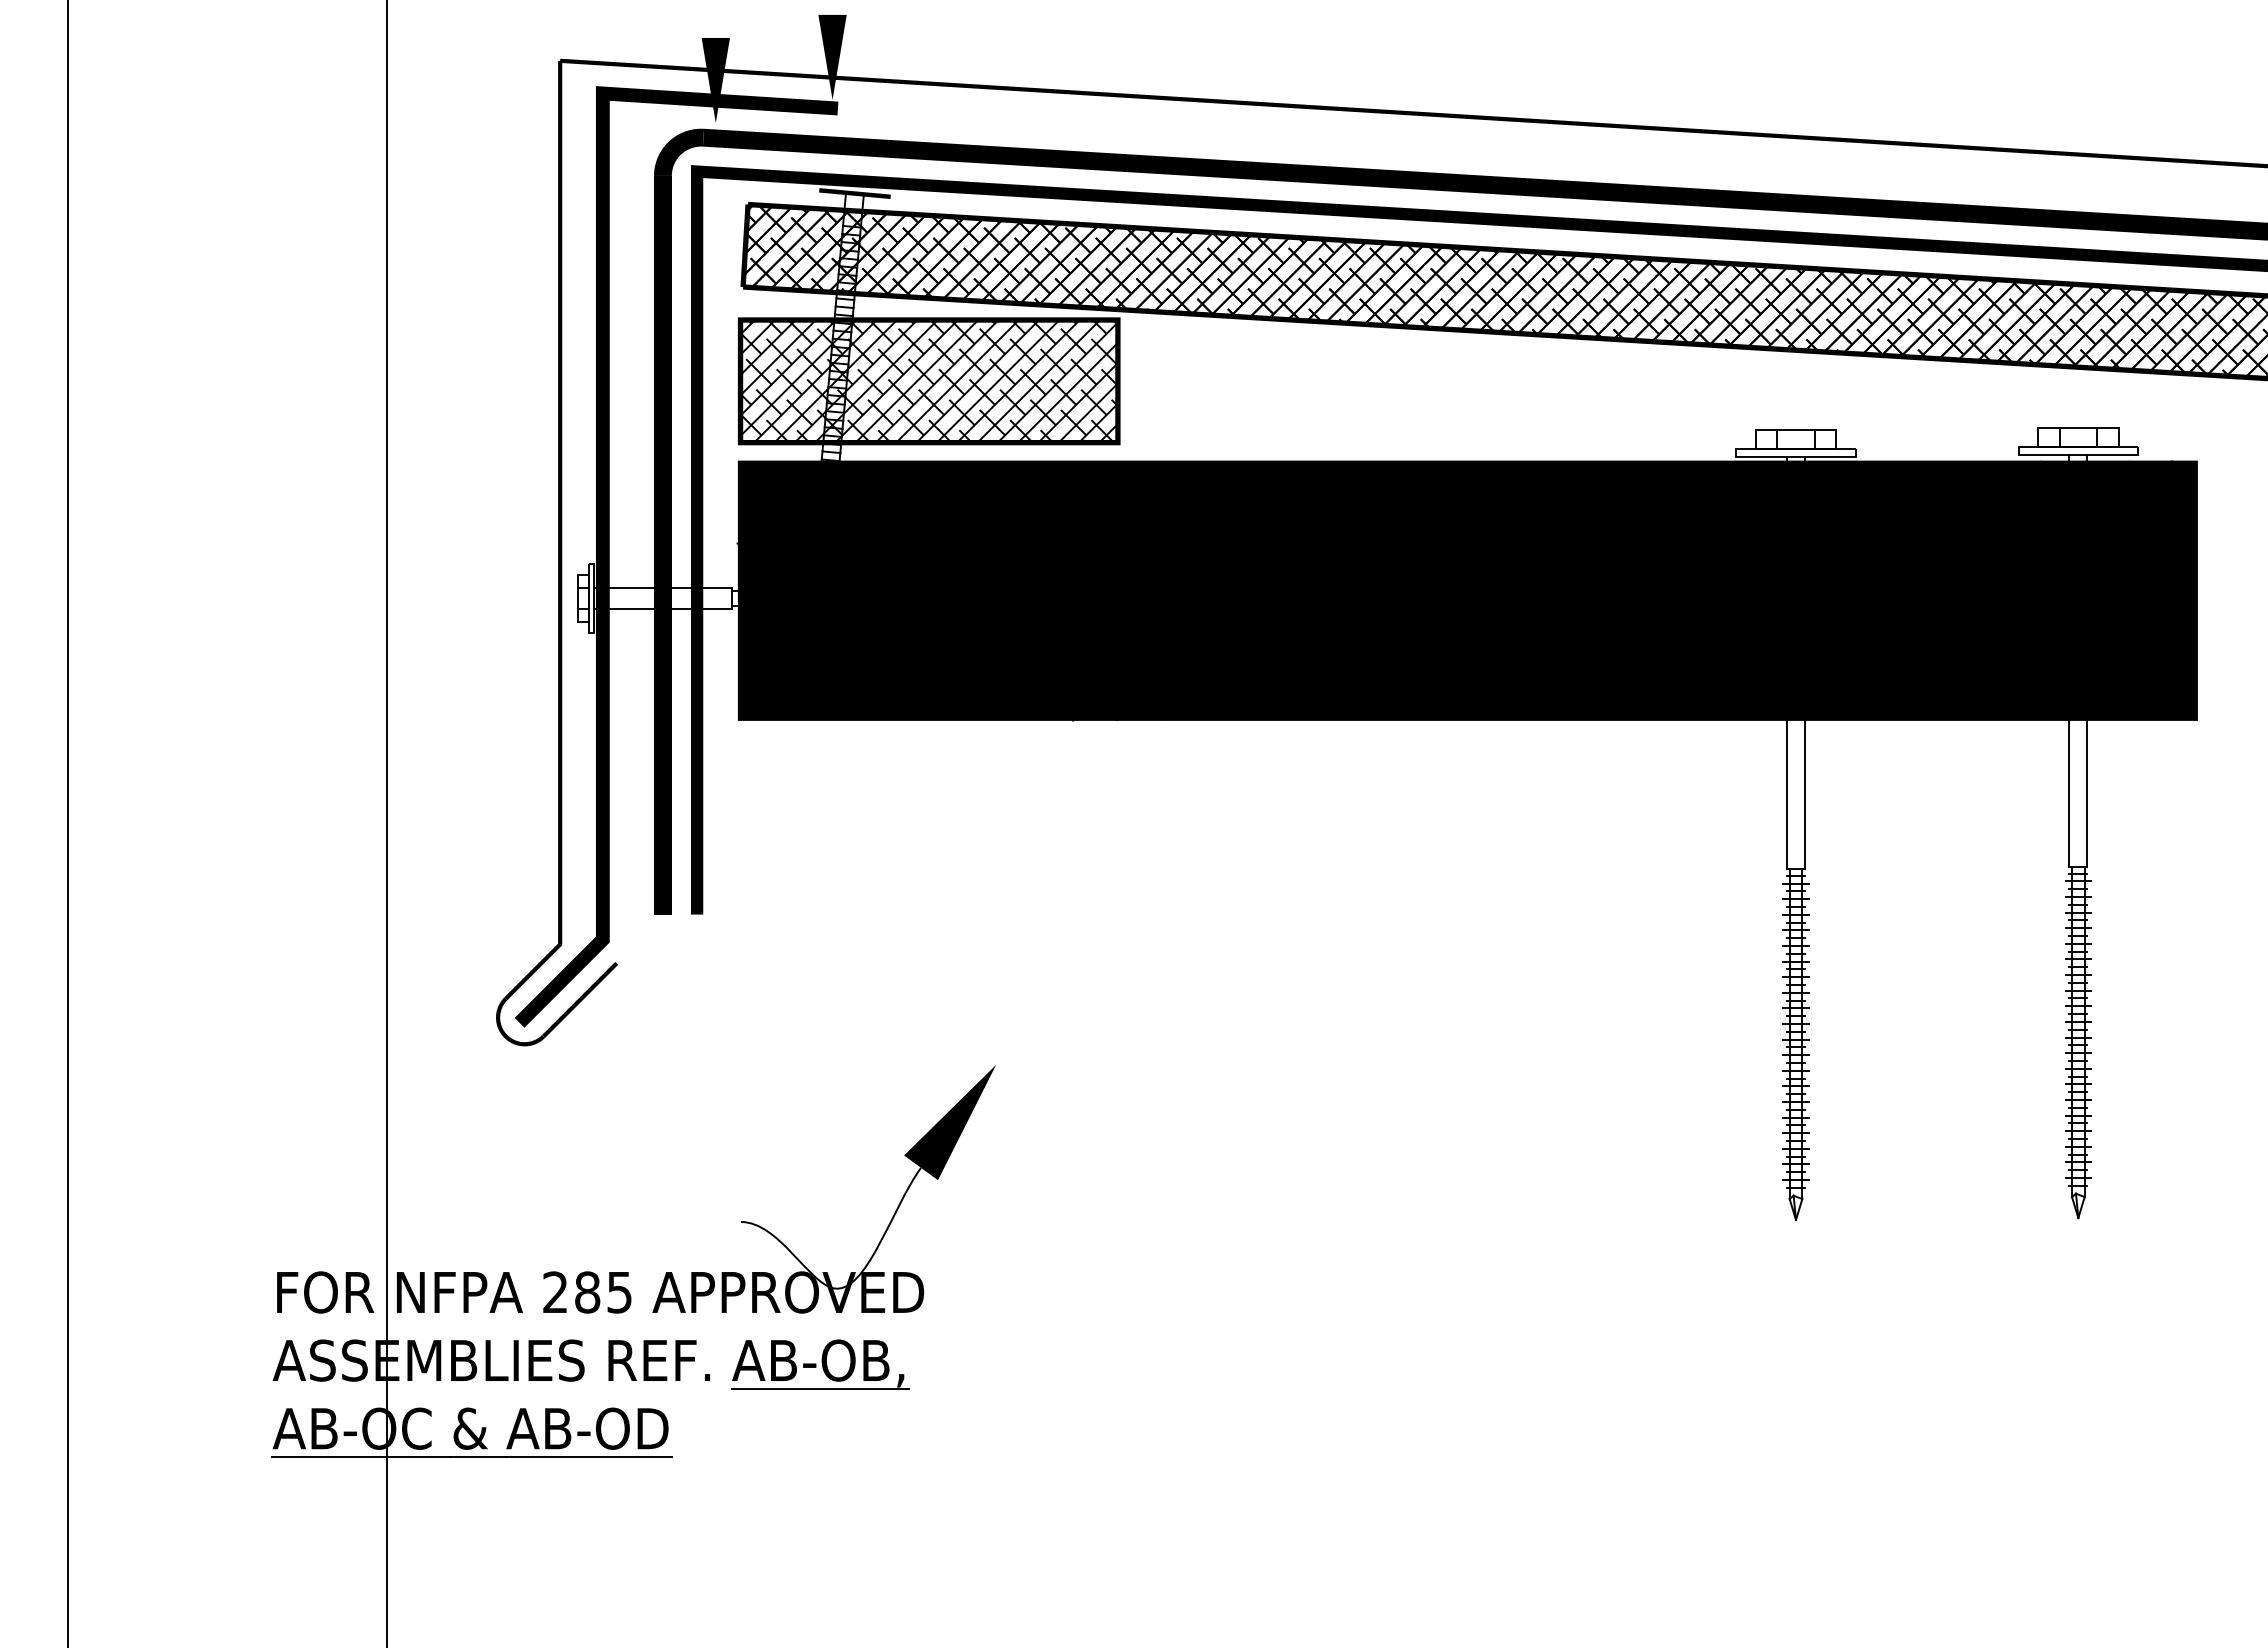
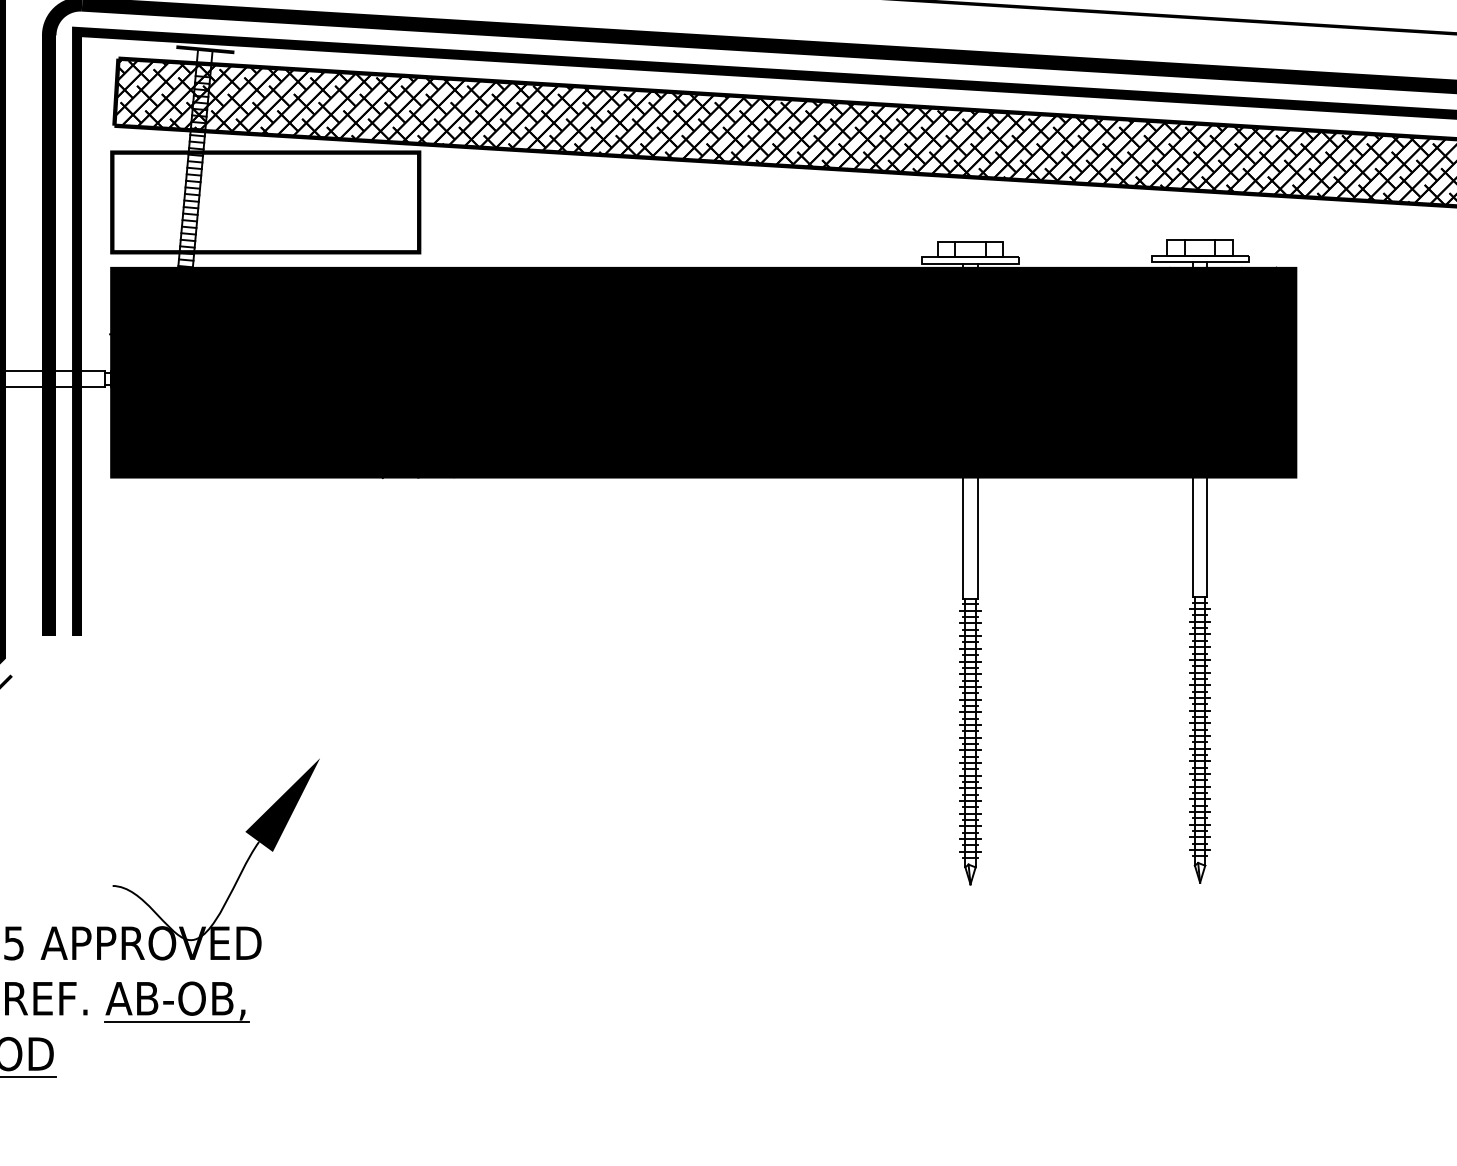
hatch: (928, 381) -> (265, 202), removed

